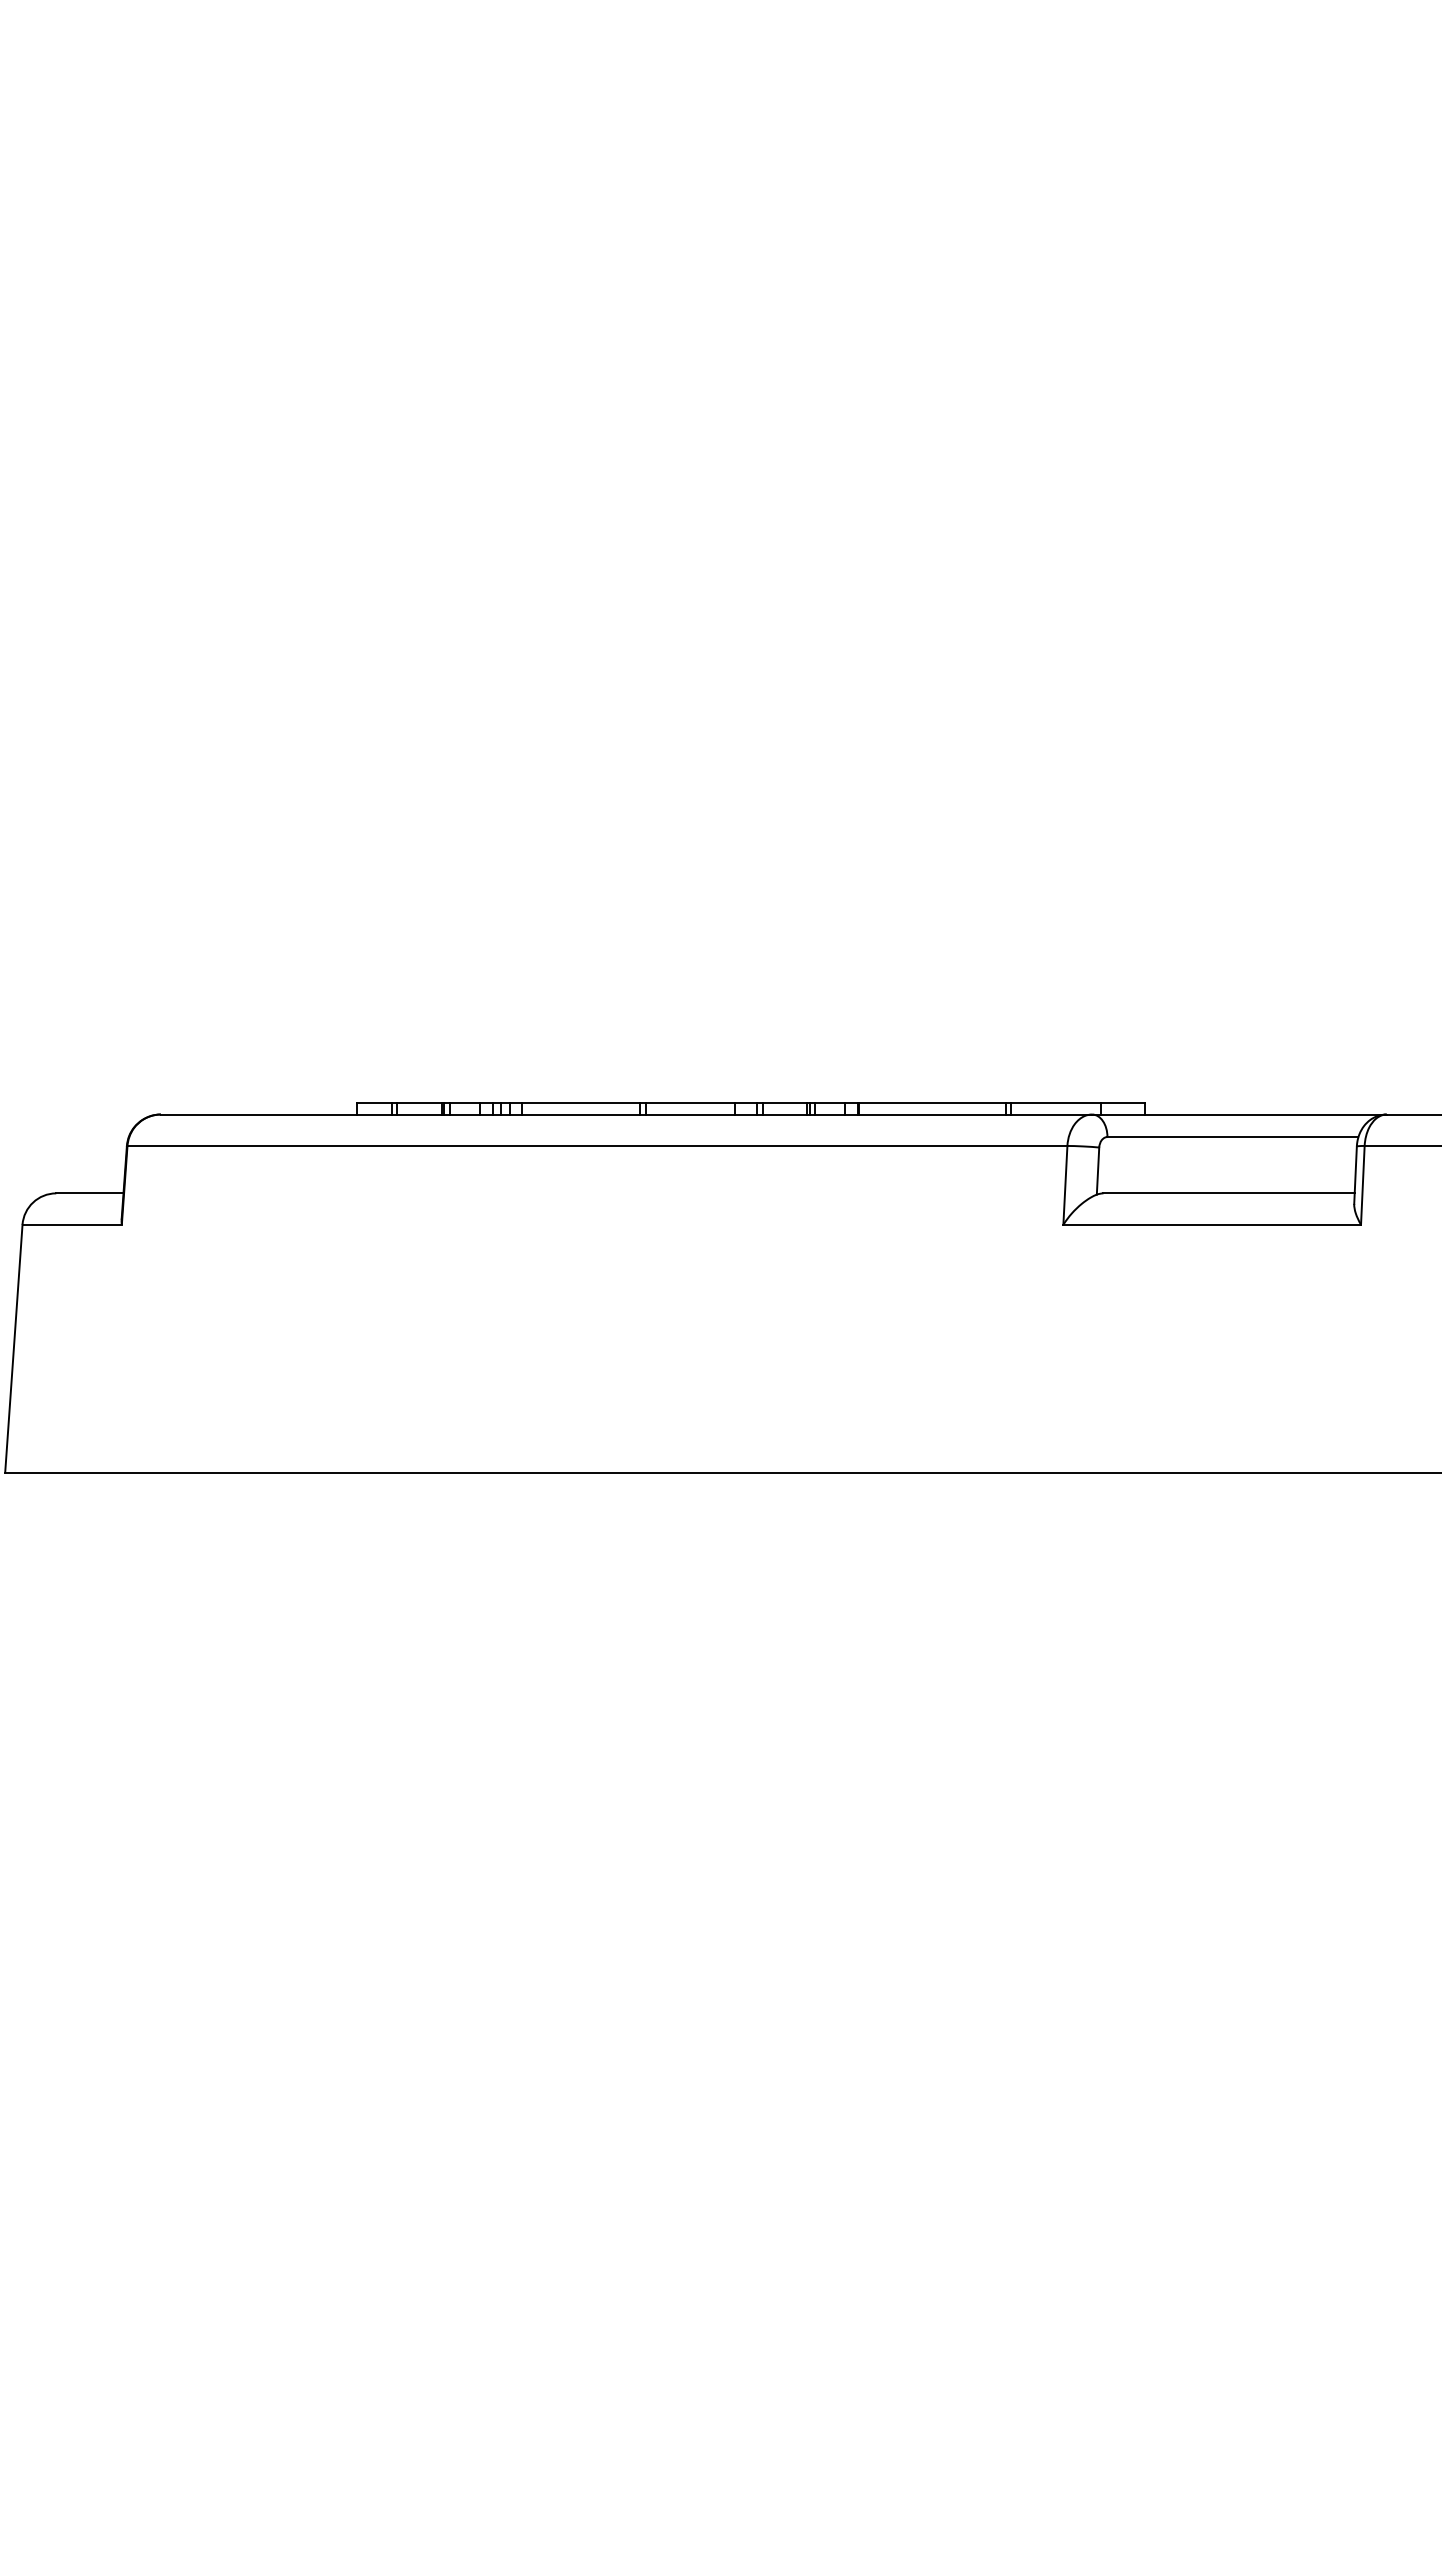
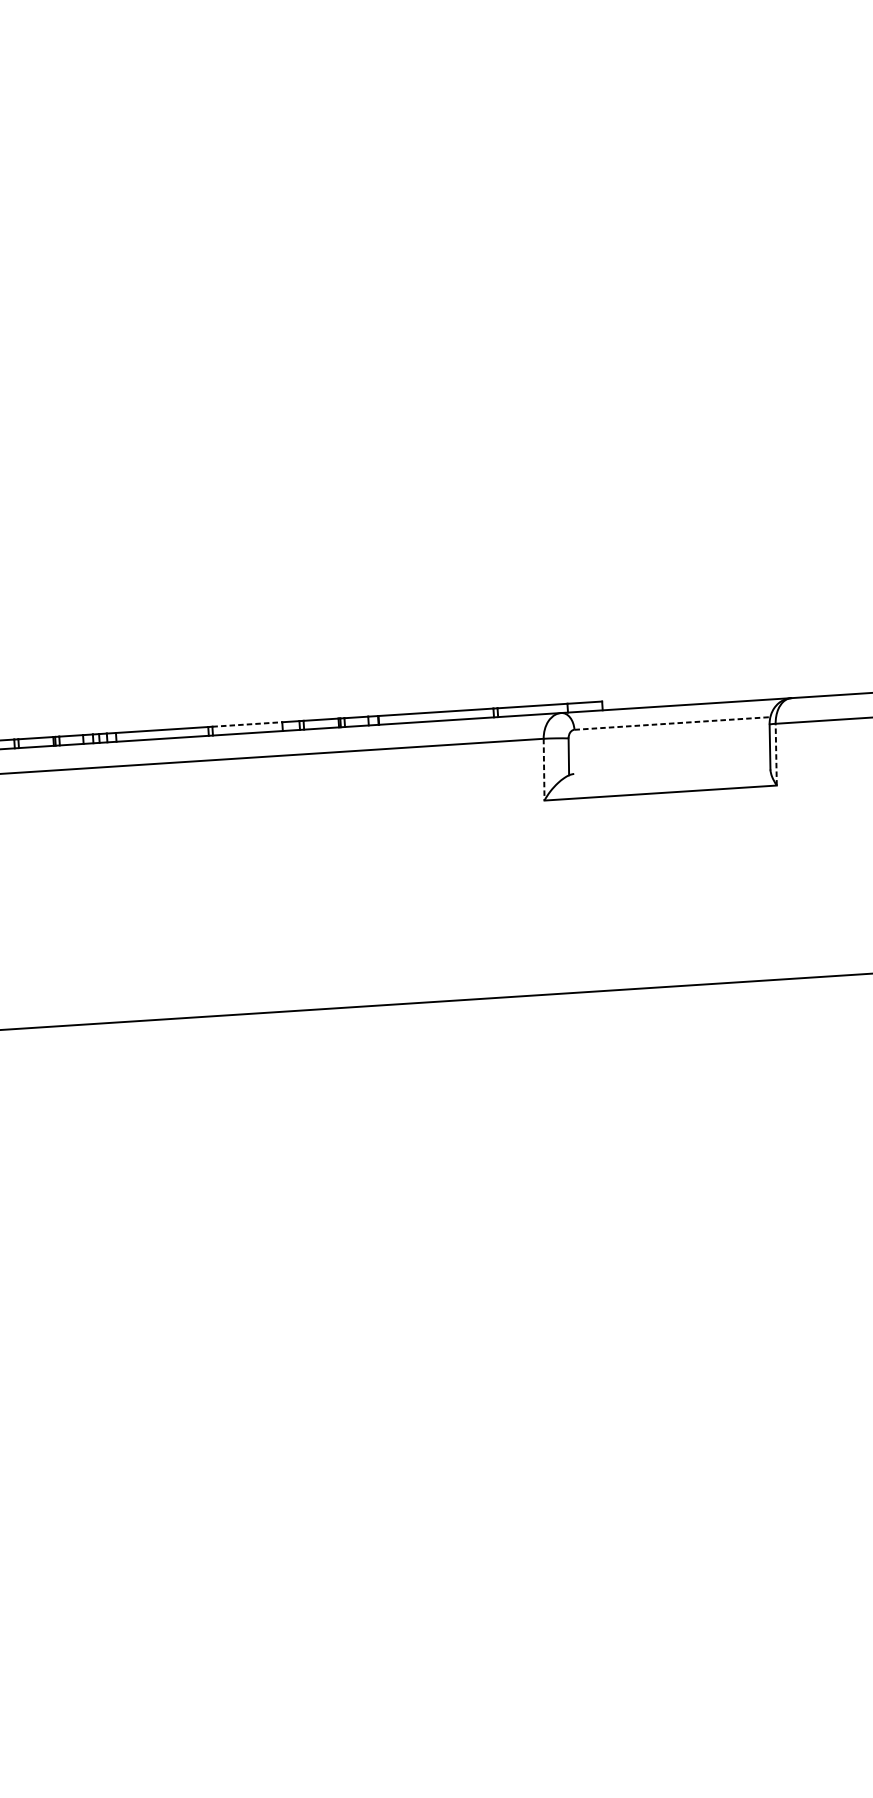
line: (690, 1103) -> (247, 724), solid -> dashed
line: (1232, 1137) -> (672, 723), solid -> dashed
line: (1362, 1184) -> (775, 753), solid -> dashed
line: (1065, 1185) -> (544, 769), solid -> dashed
line: (1228, 1193) -> (671, 767), removed

